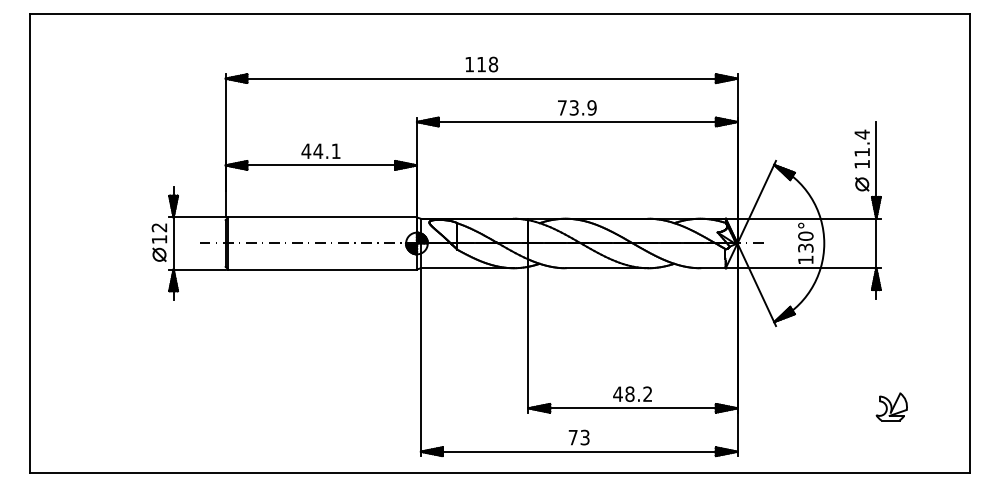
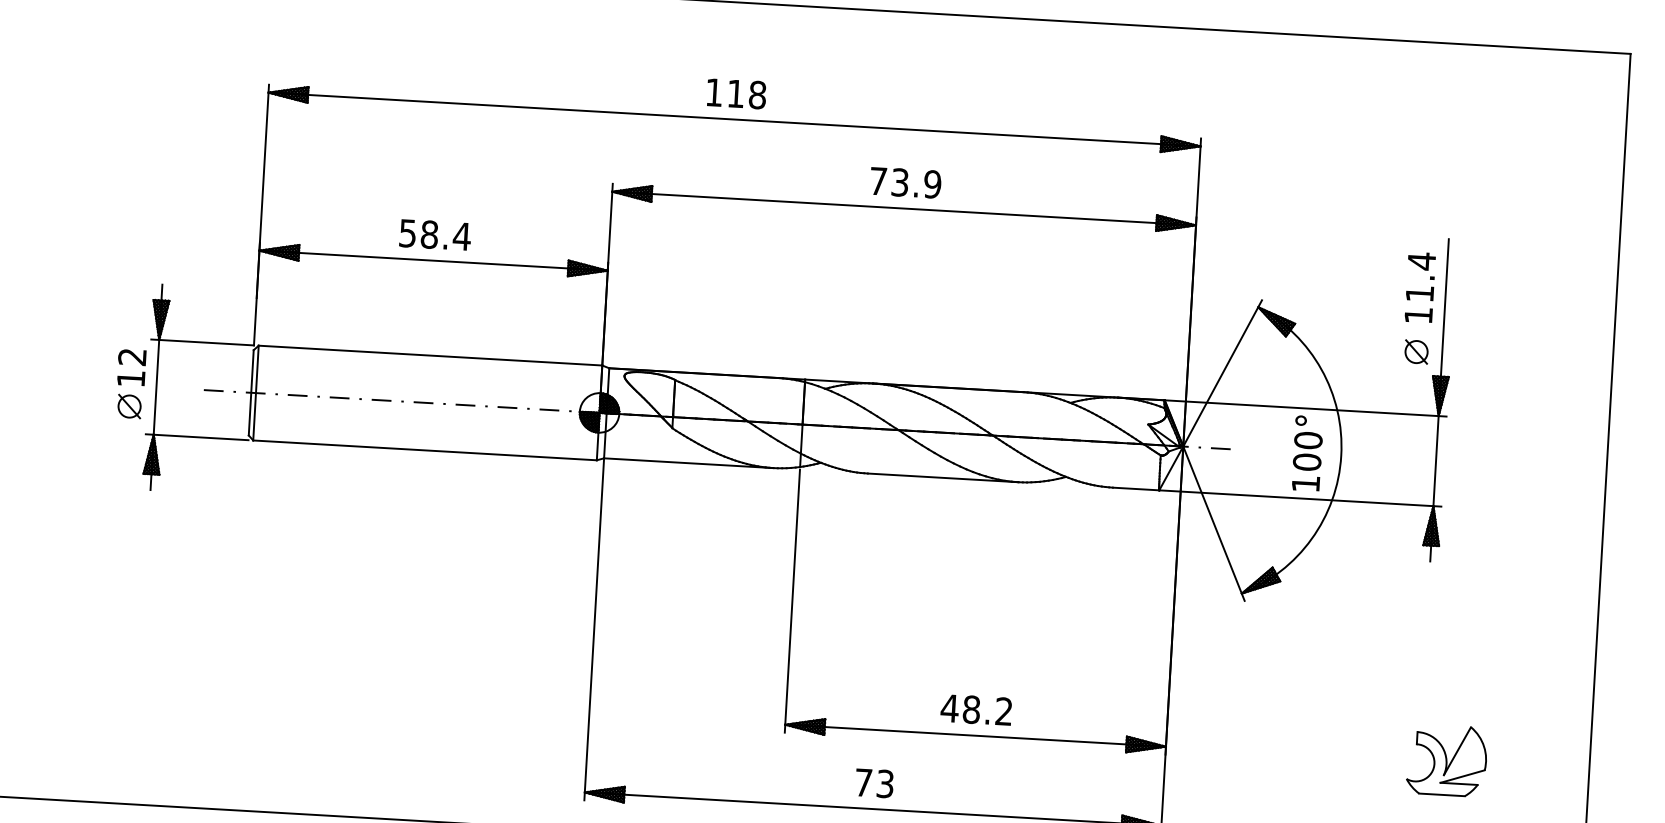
text: (321, 151) -> (435, 235), 44.1 -> 58.4
text: (805, 247) -> (1306, 460), 130° -> 100°
part: (891, 406) -> (1446, 759), size x1.4

